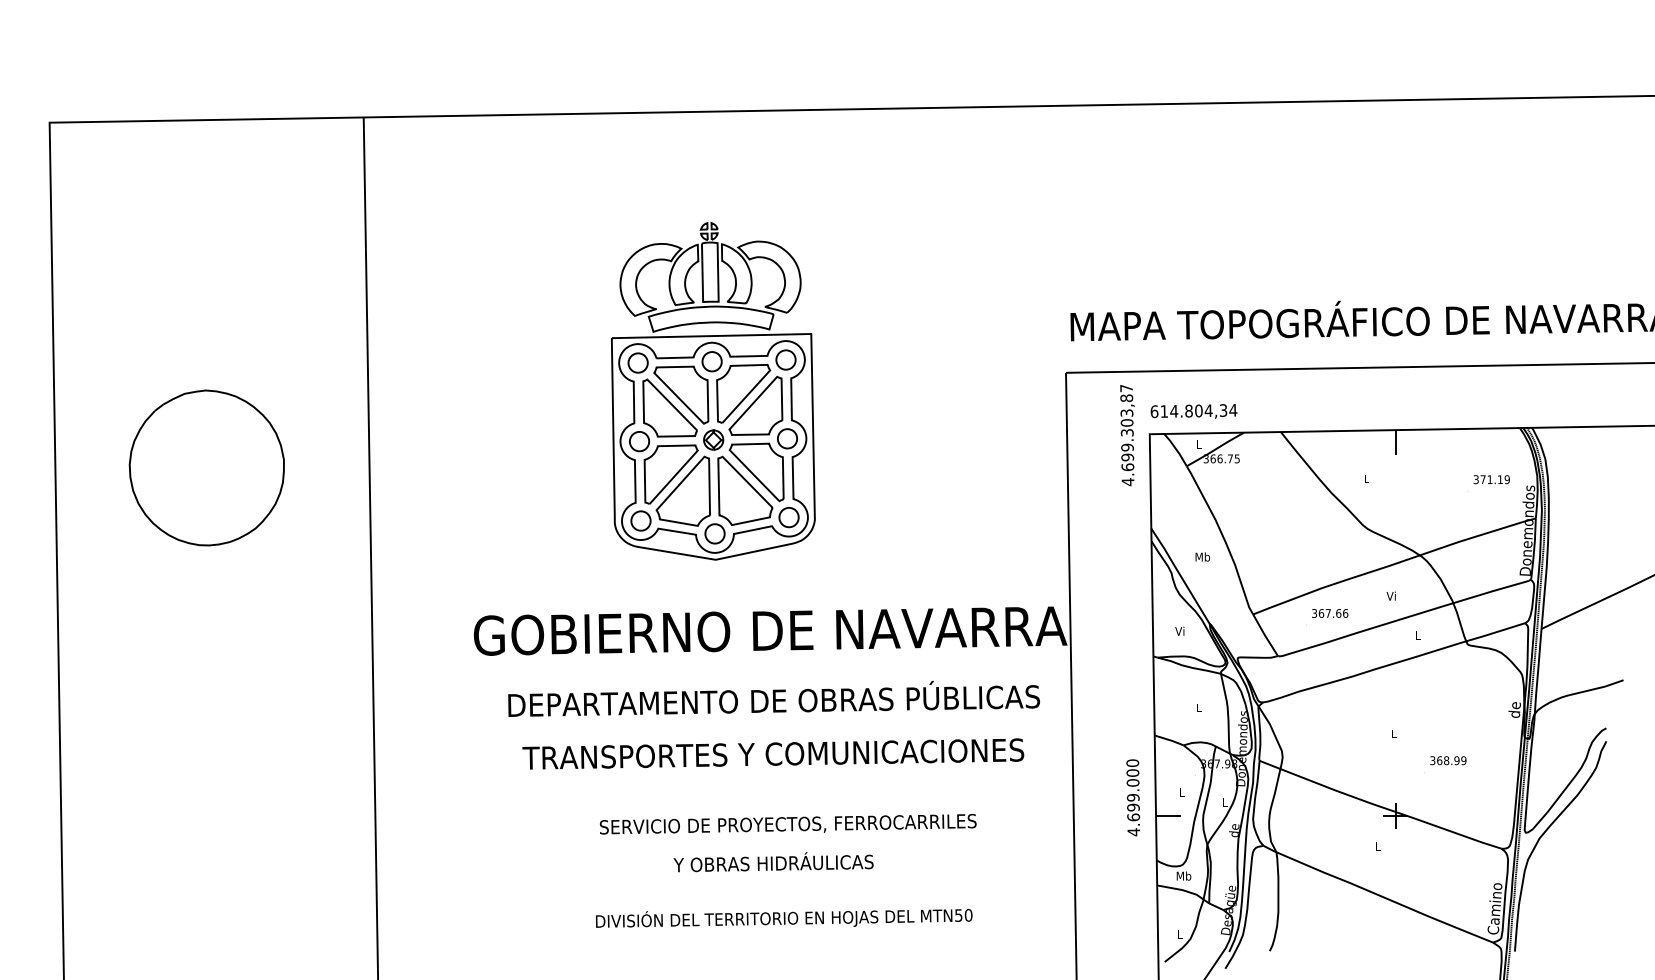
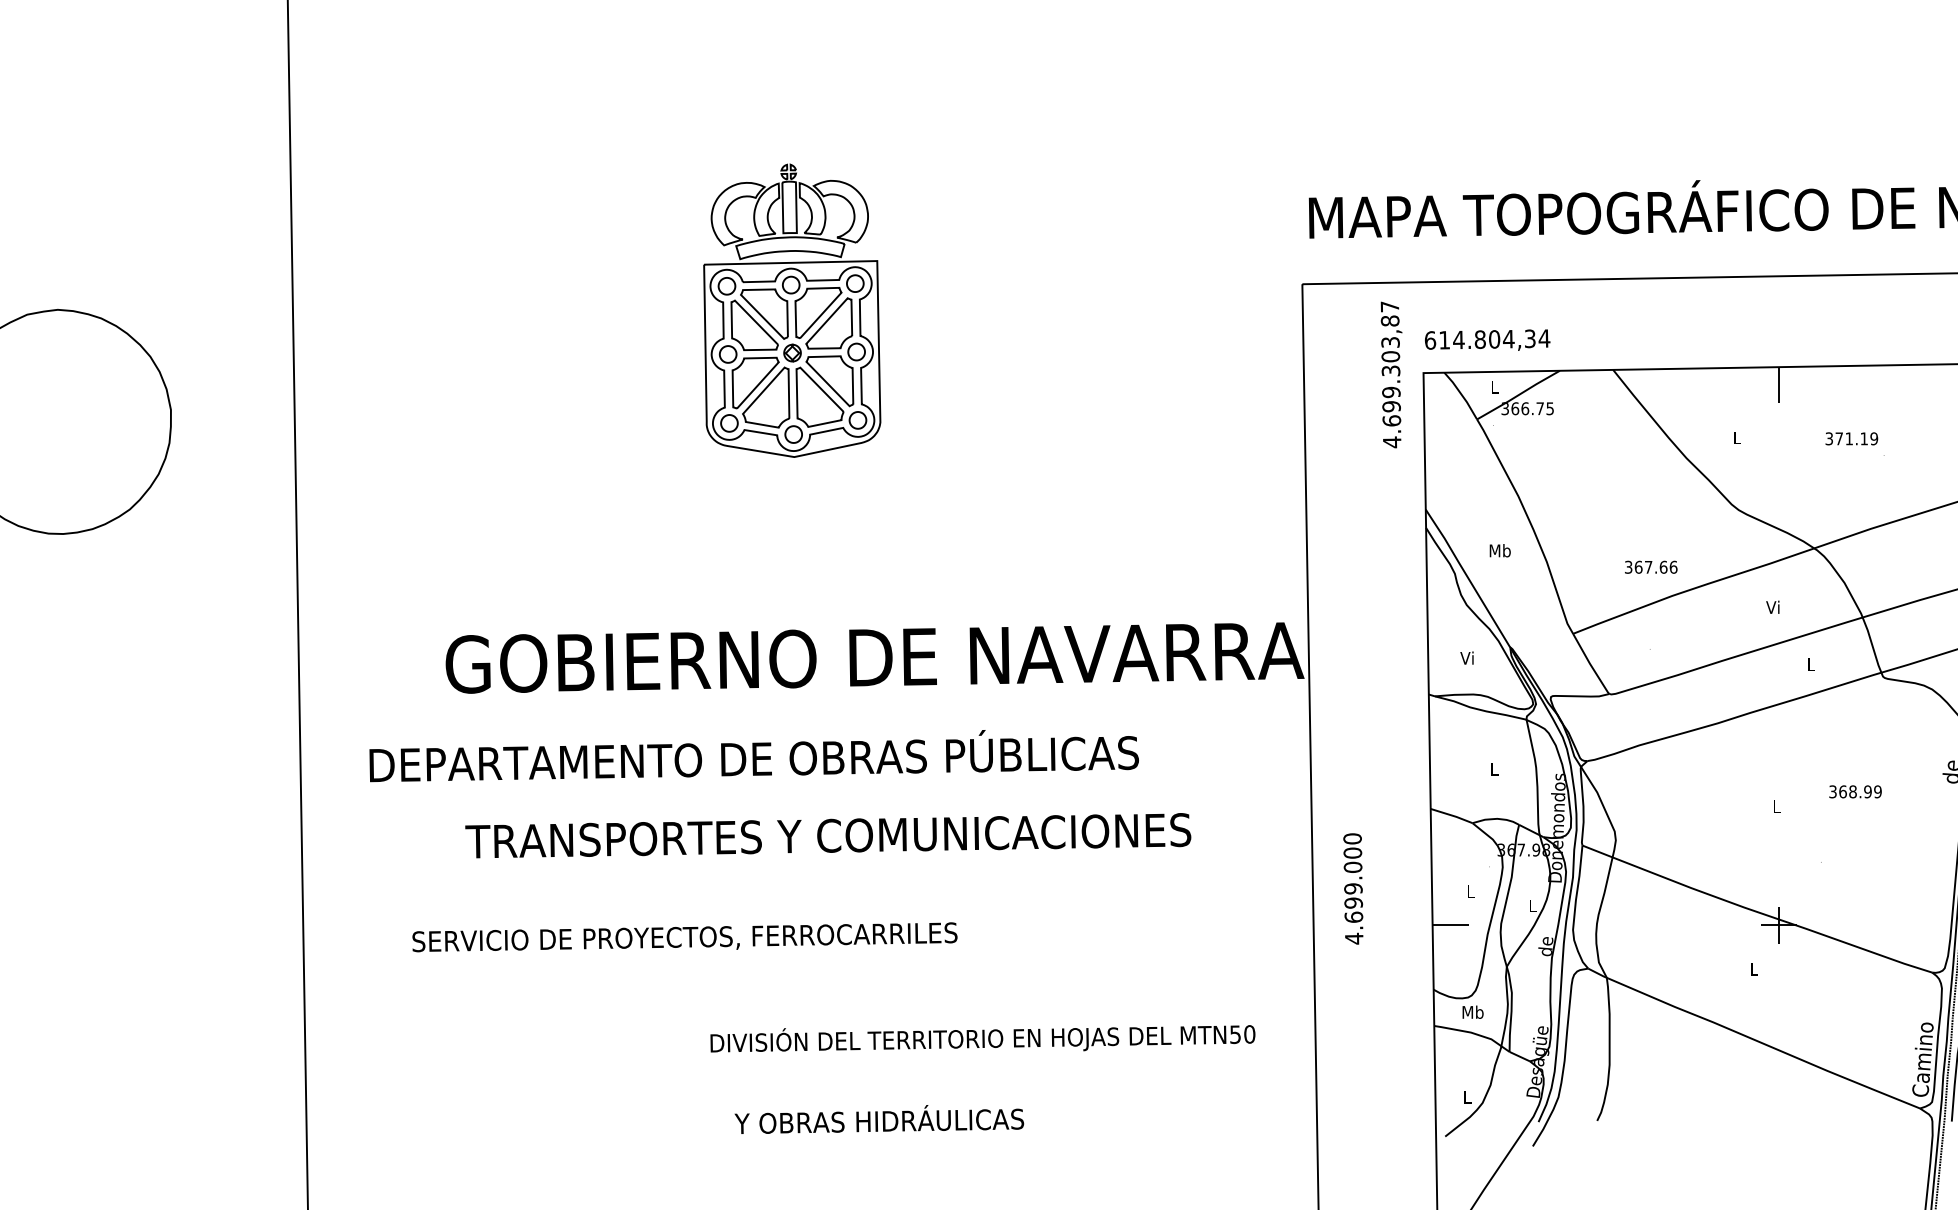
part: (713, 390) -> (792, 309), size x0.6
text: (1491, 479) -> (1851, 438), moved
text: (1330, 613) -> (1651, 567), moved
text: (774, 698) -> (754, 755), moved
text: (773, 753) -> (828, 834), moved
text: (1448, 760) -> (1855, 791), moved
text: (1133, 797) -> (1353, 888), moved
text: (788, 823) -> (685, 936), moved
text: (773, 862) -> (879, 1119), moved
text: (784, 918) -> (983, 1038), moved

